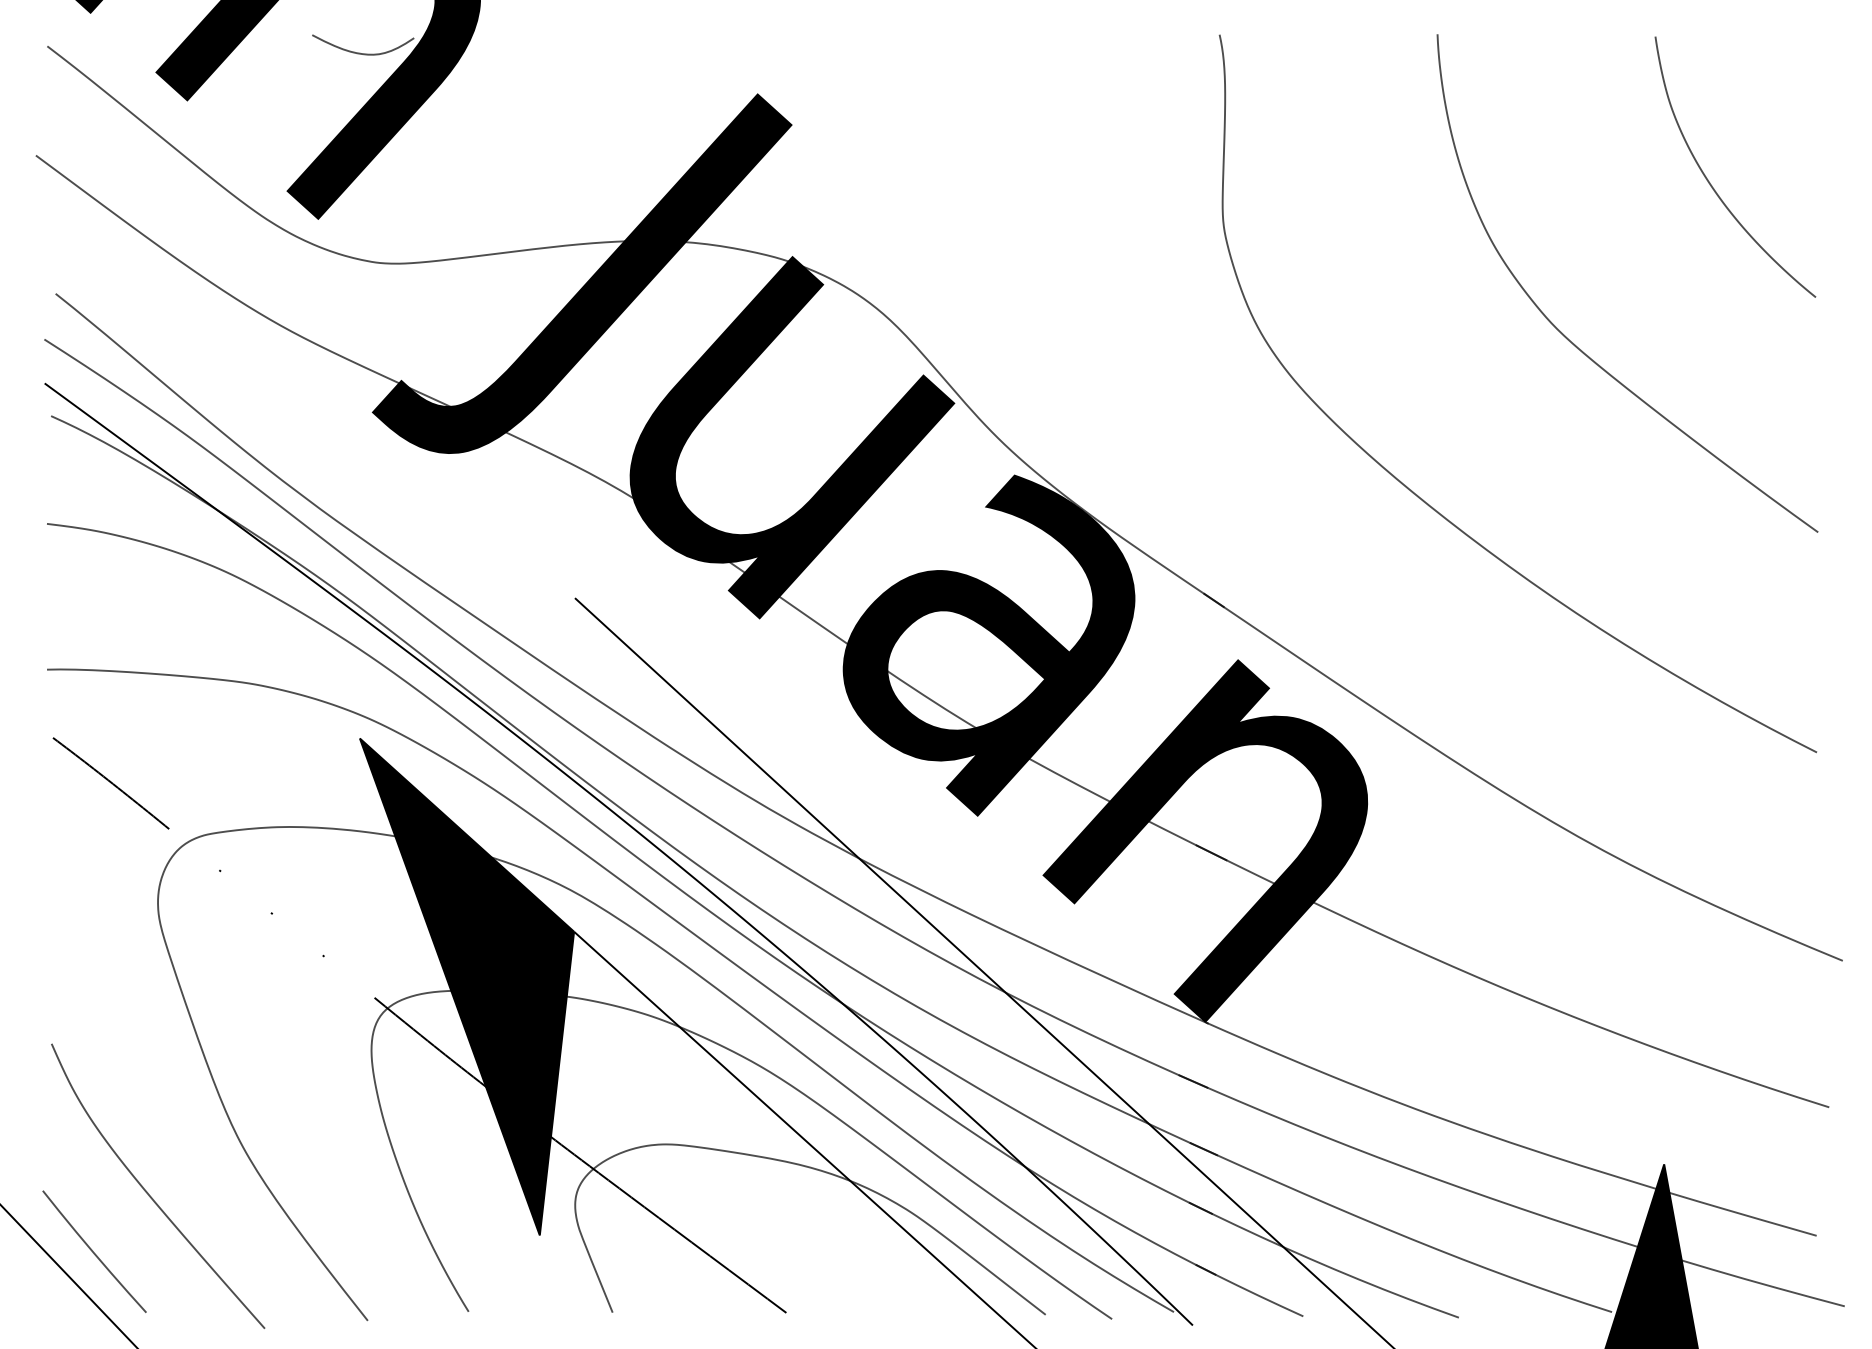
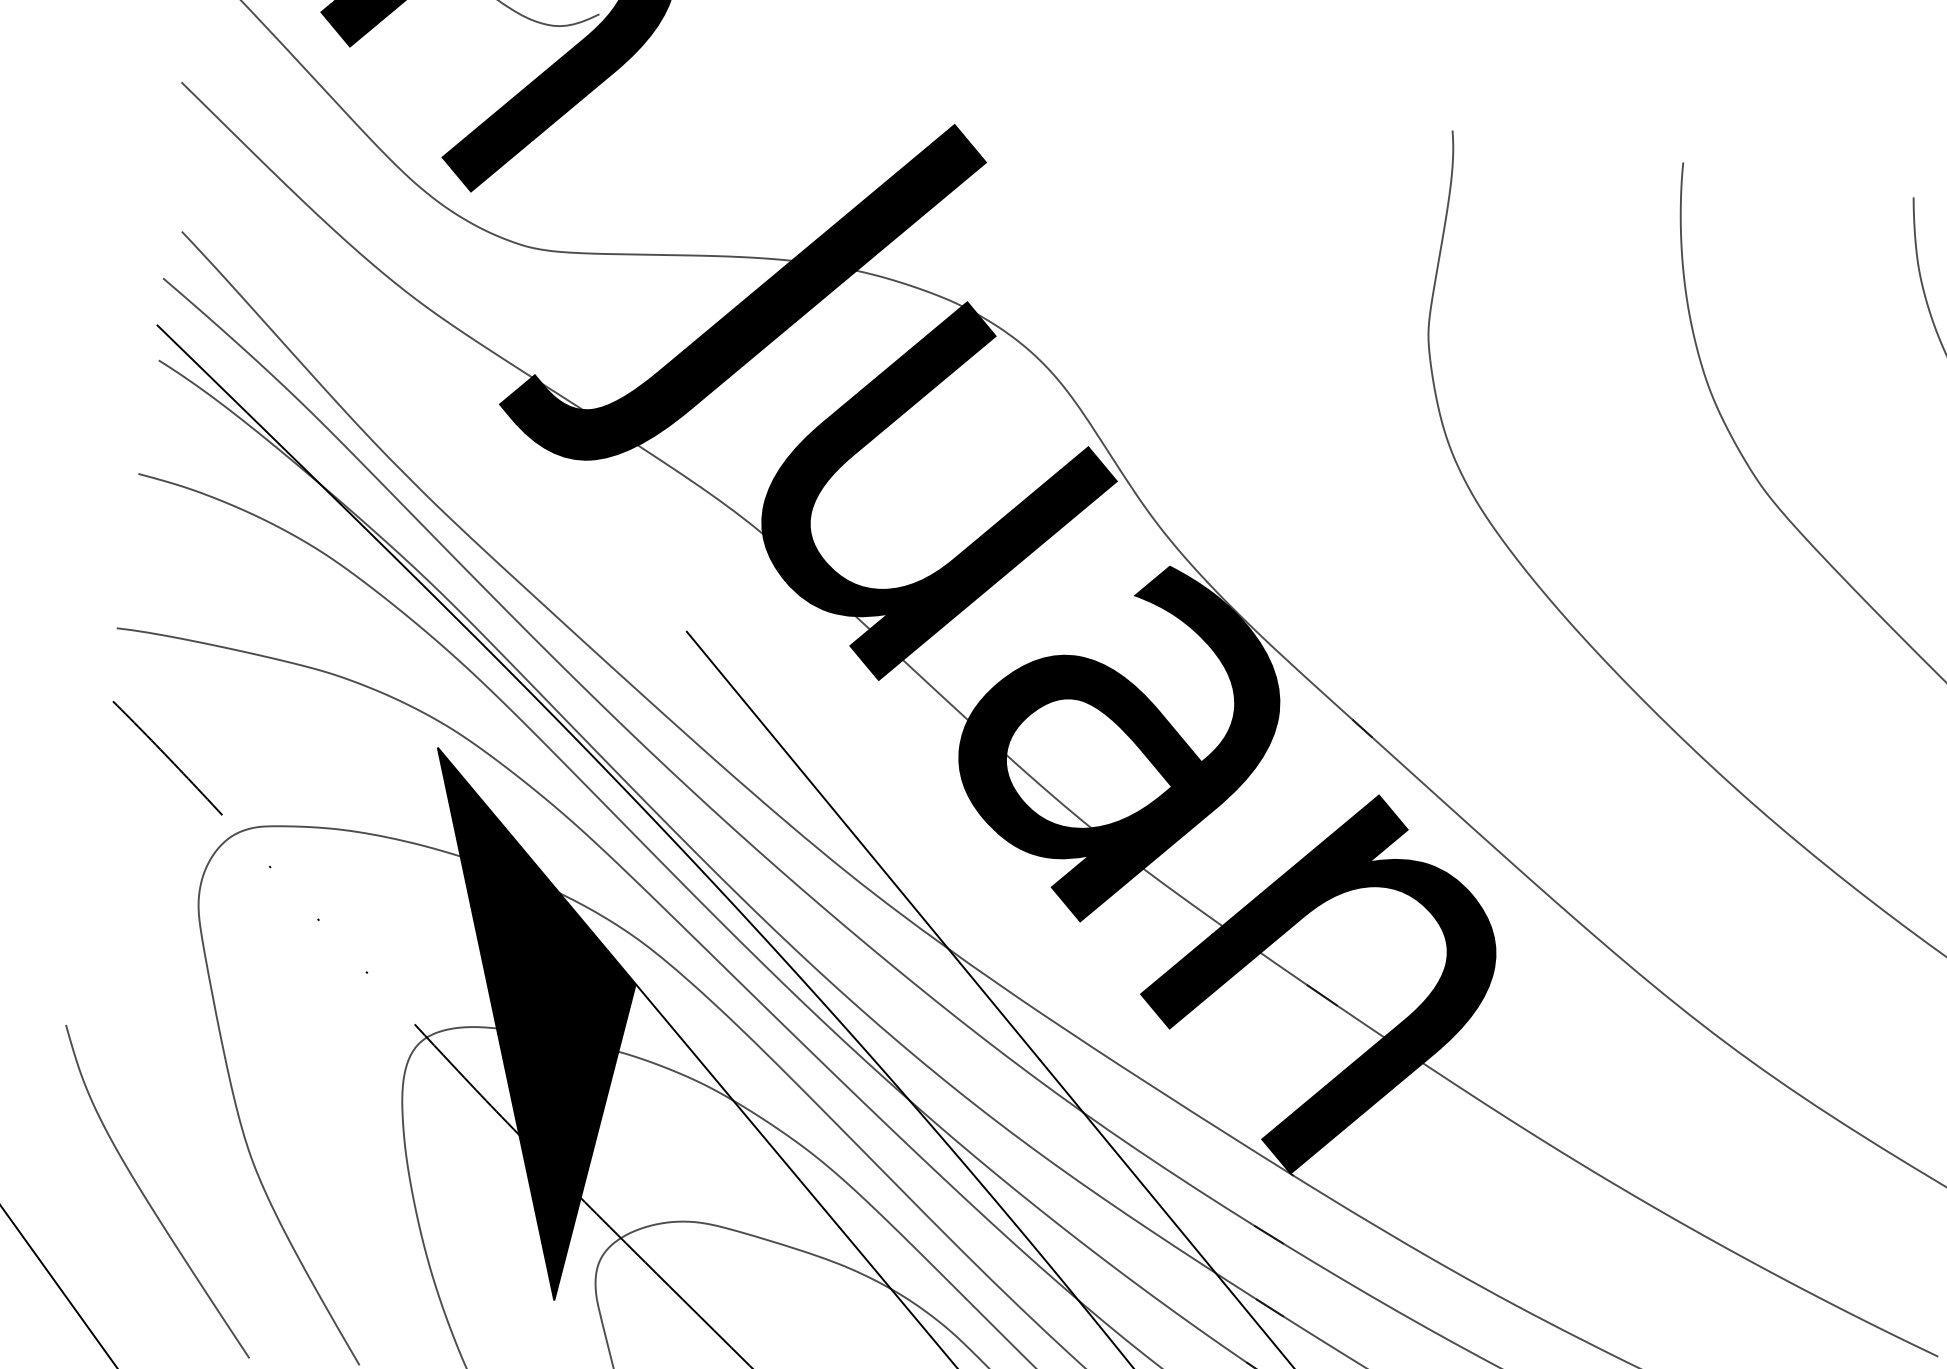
curve: (93, 1251) -> (79, 1251), removed

